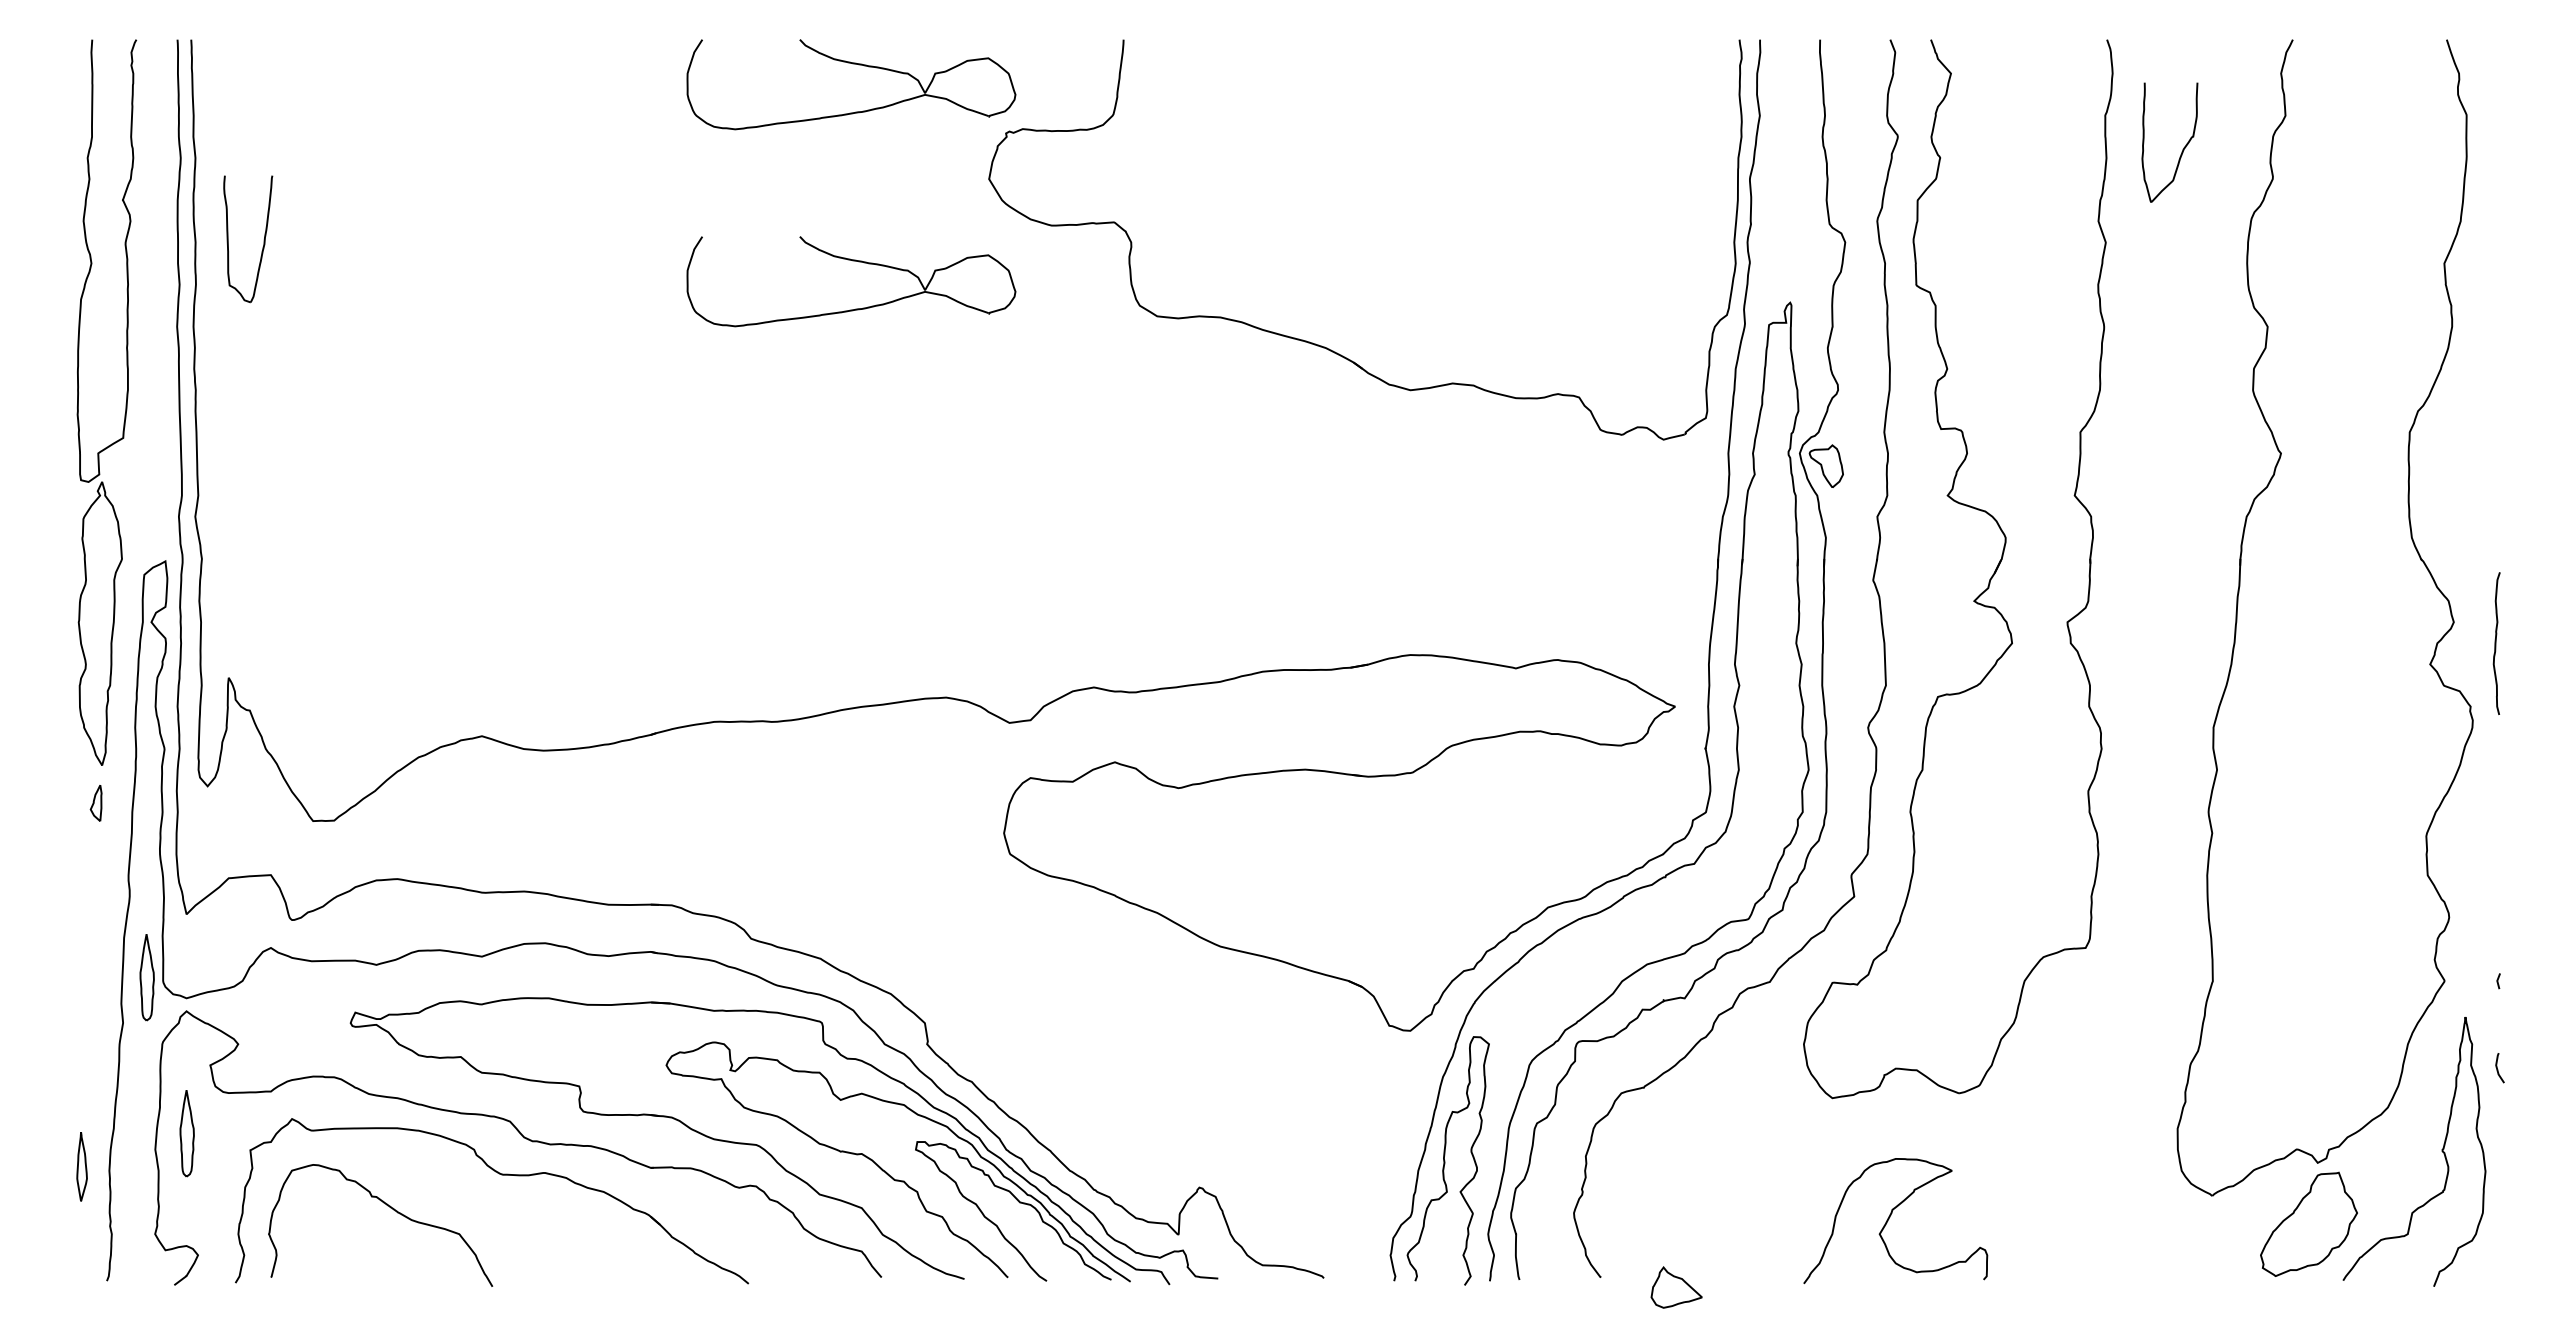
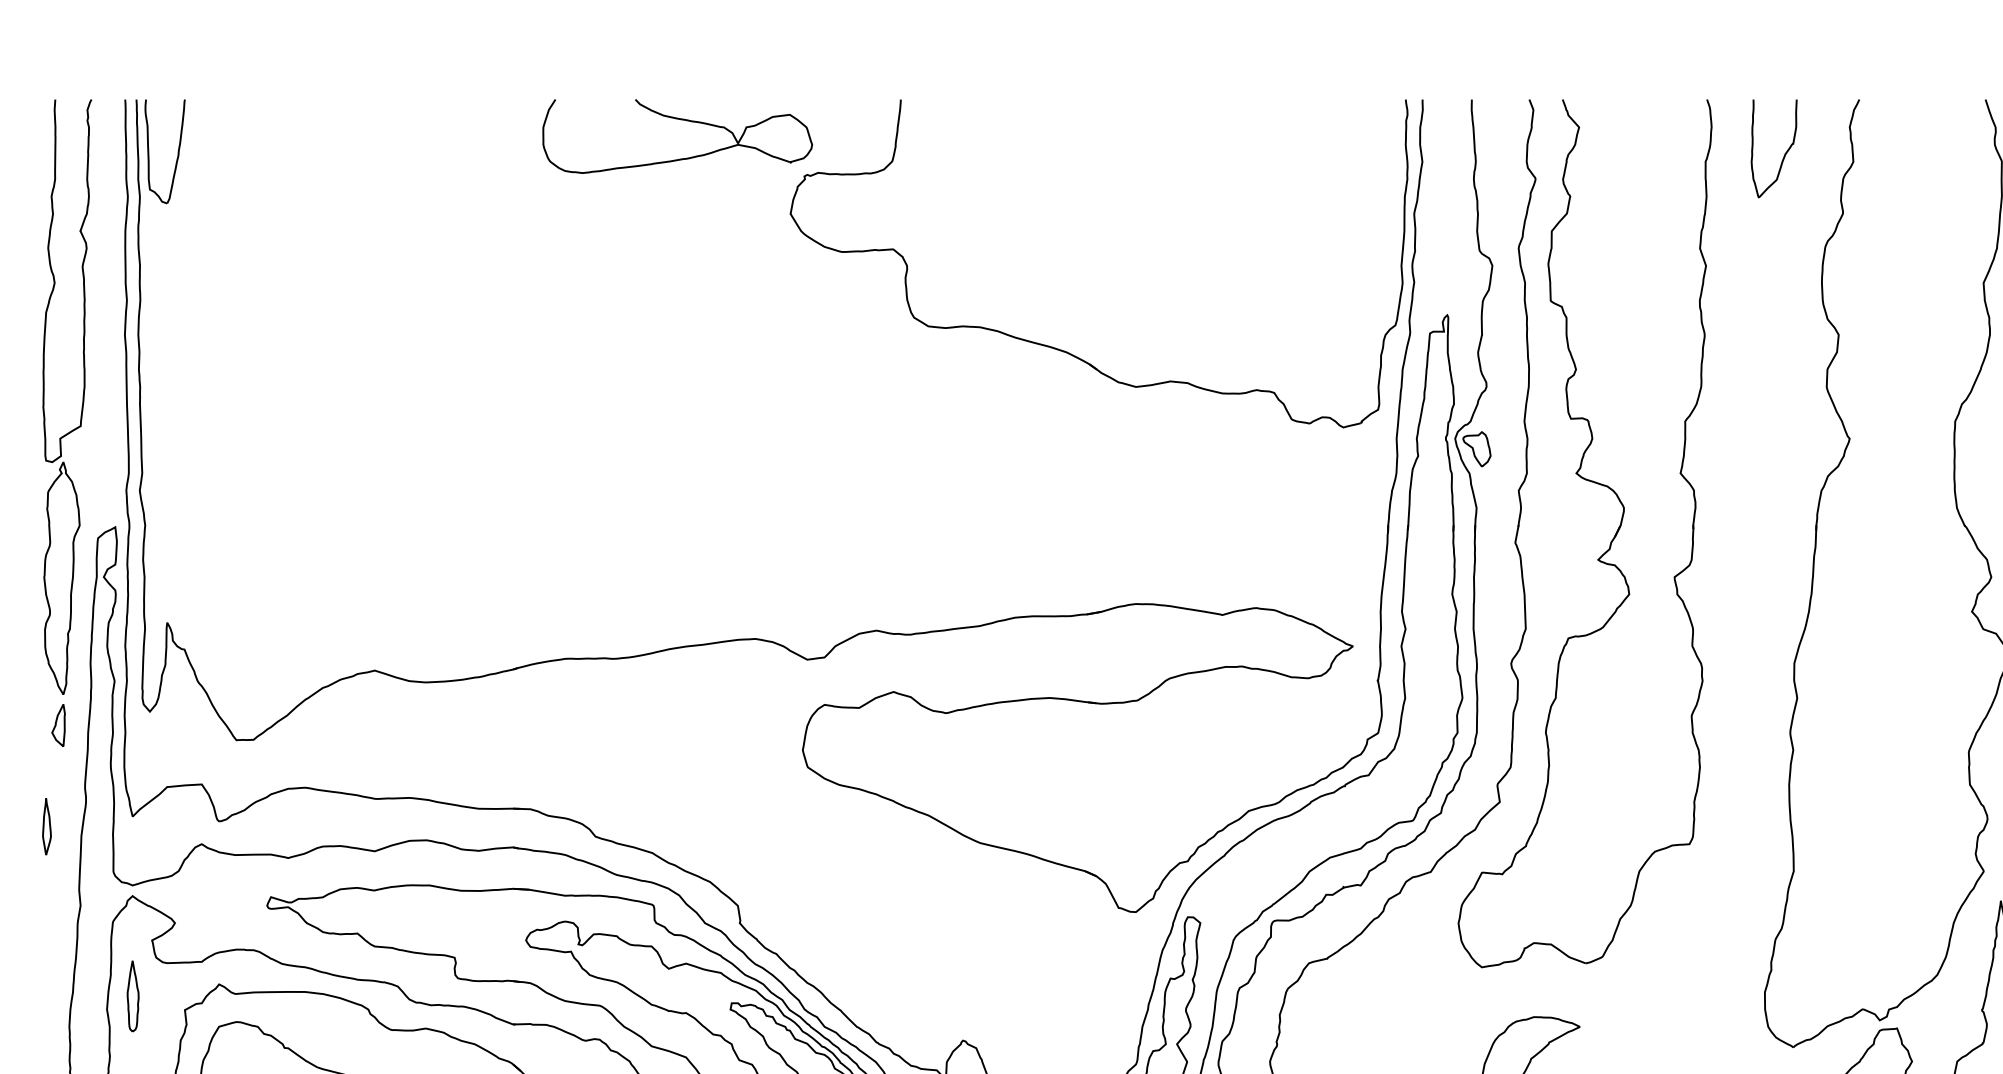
curve: (2182, 149) -> (1784, 154), moved
part: (263, 239) -> (177, 151), moved
part: (852, 261) -> (678, 281), removed
part: (95, 803) -> (57, 725), size x1.43
part: (146, 977) -> (99, 868), removed
part: (81, 1166) -> (46, 826), moved

